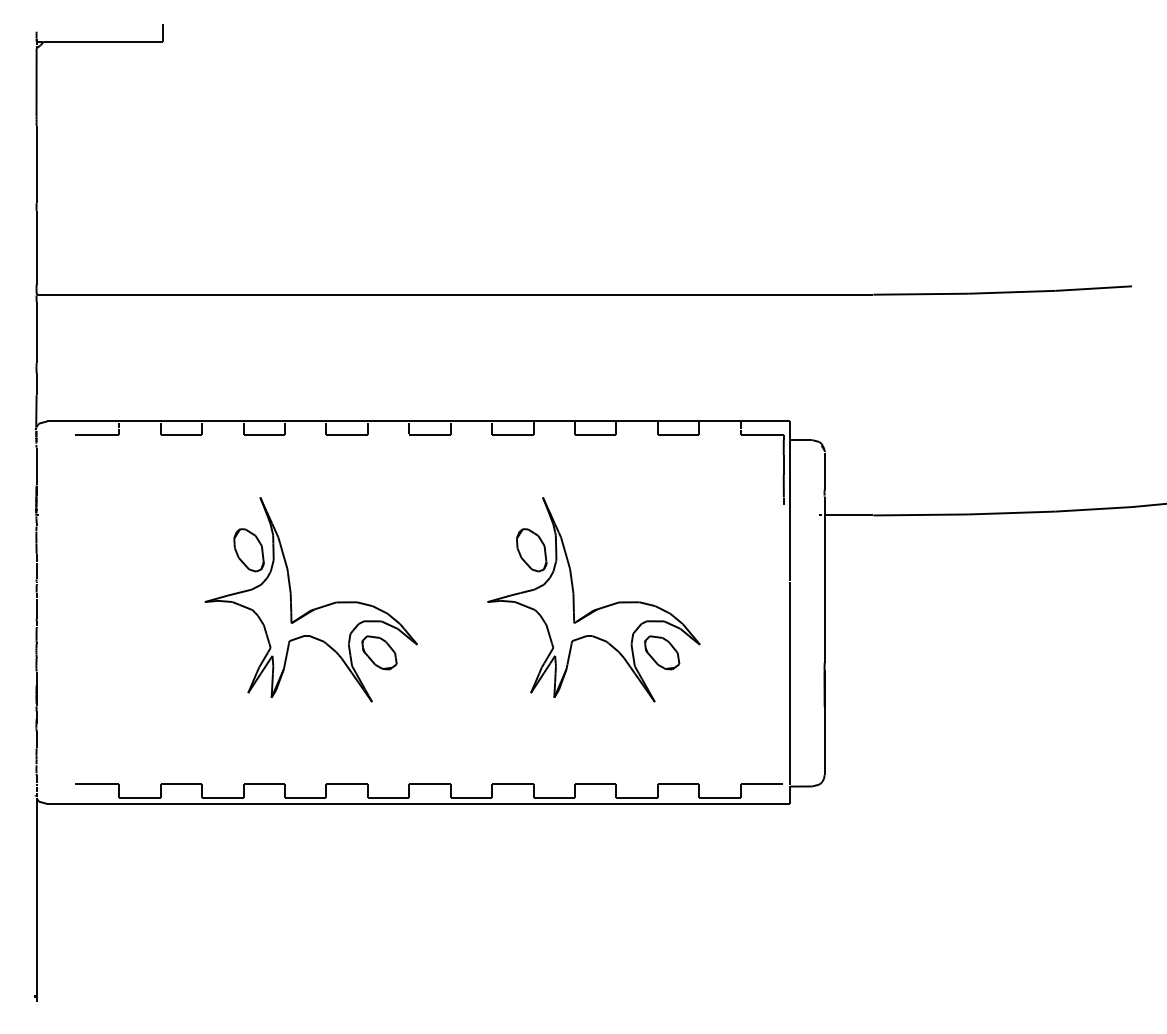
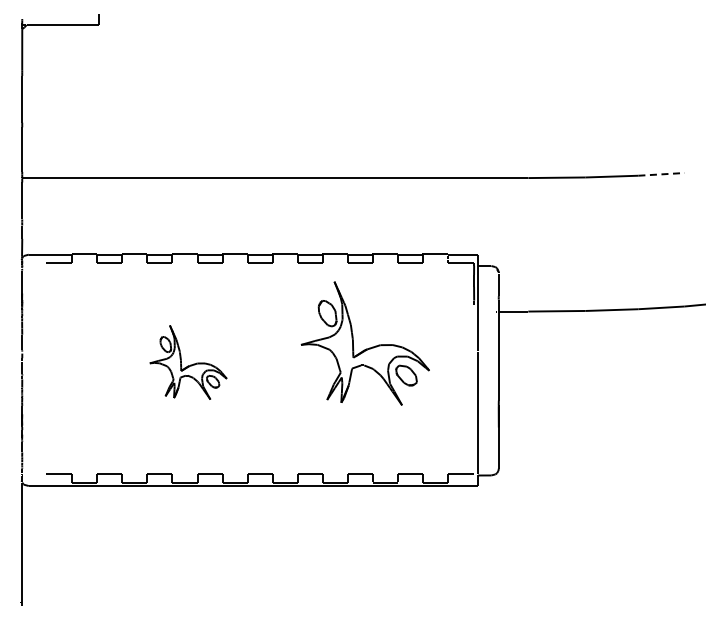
line: (1095, 288) -> (662, 174), solid -> dashed
part: (311, 599) -> (188, 362), size x0.6
part: (592, 599) -> (364, 343), moved

